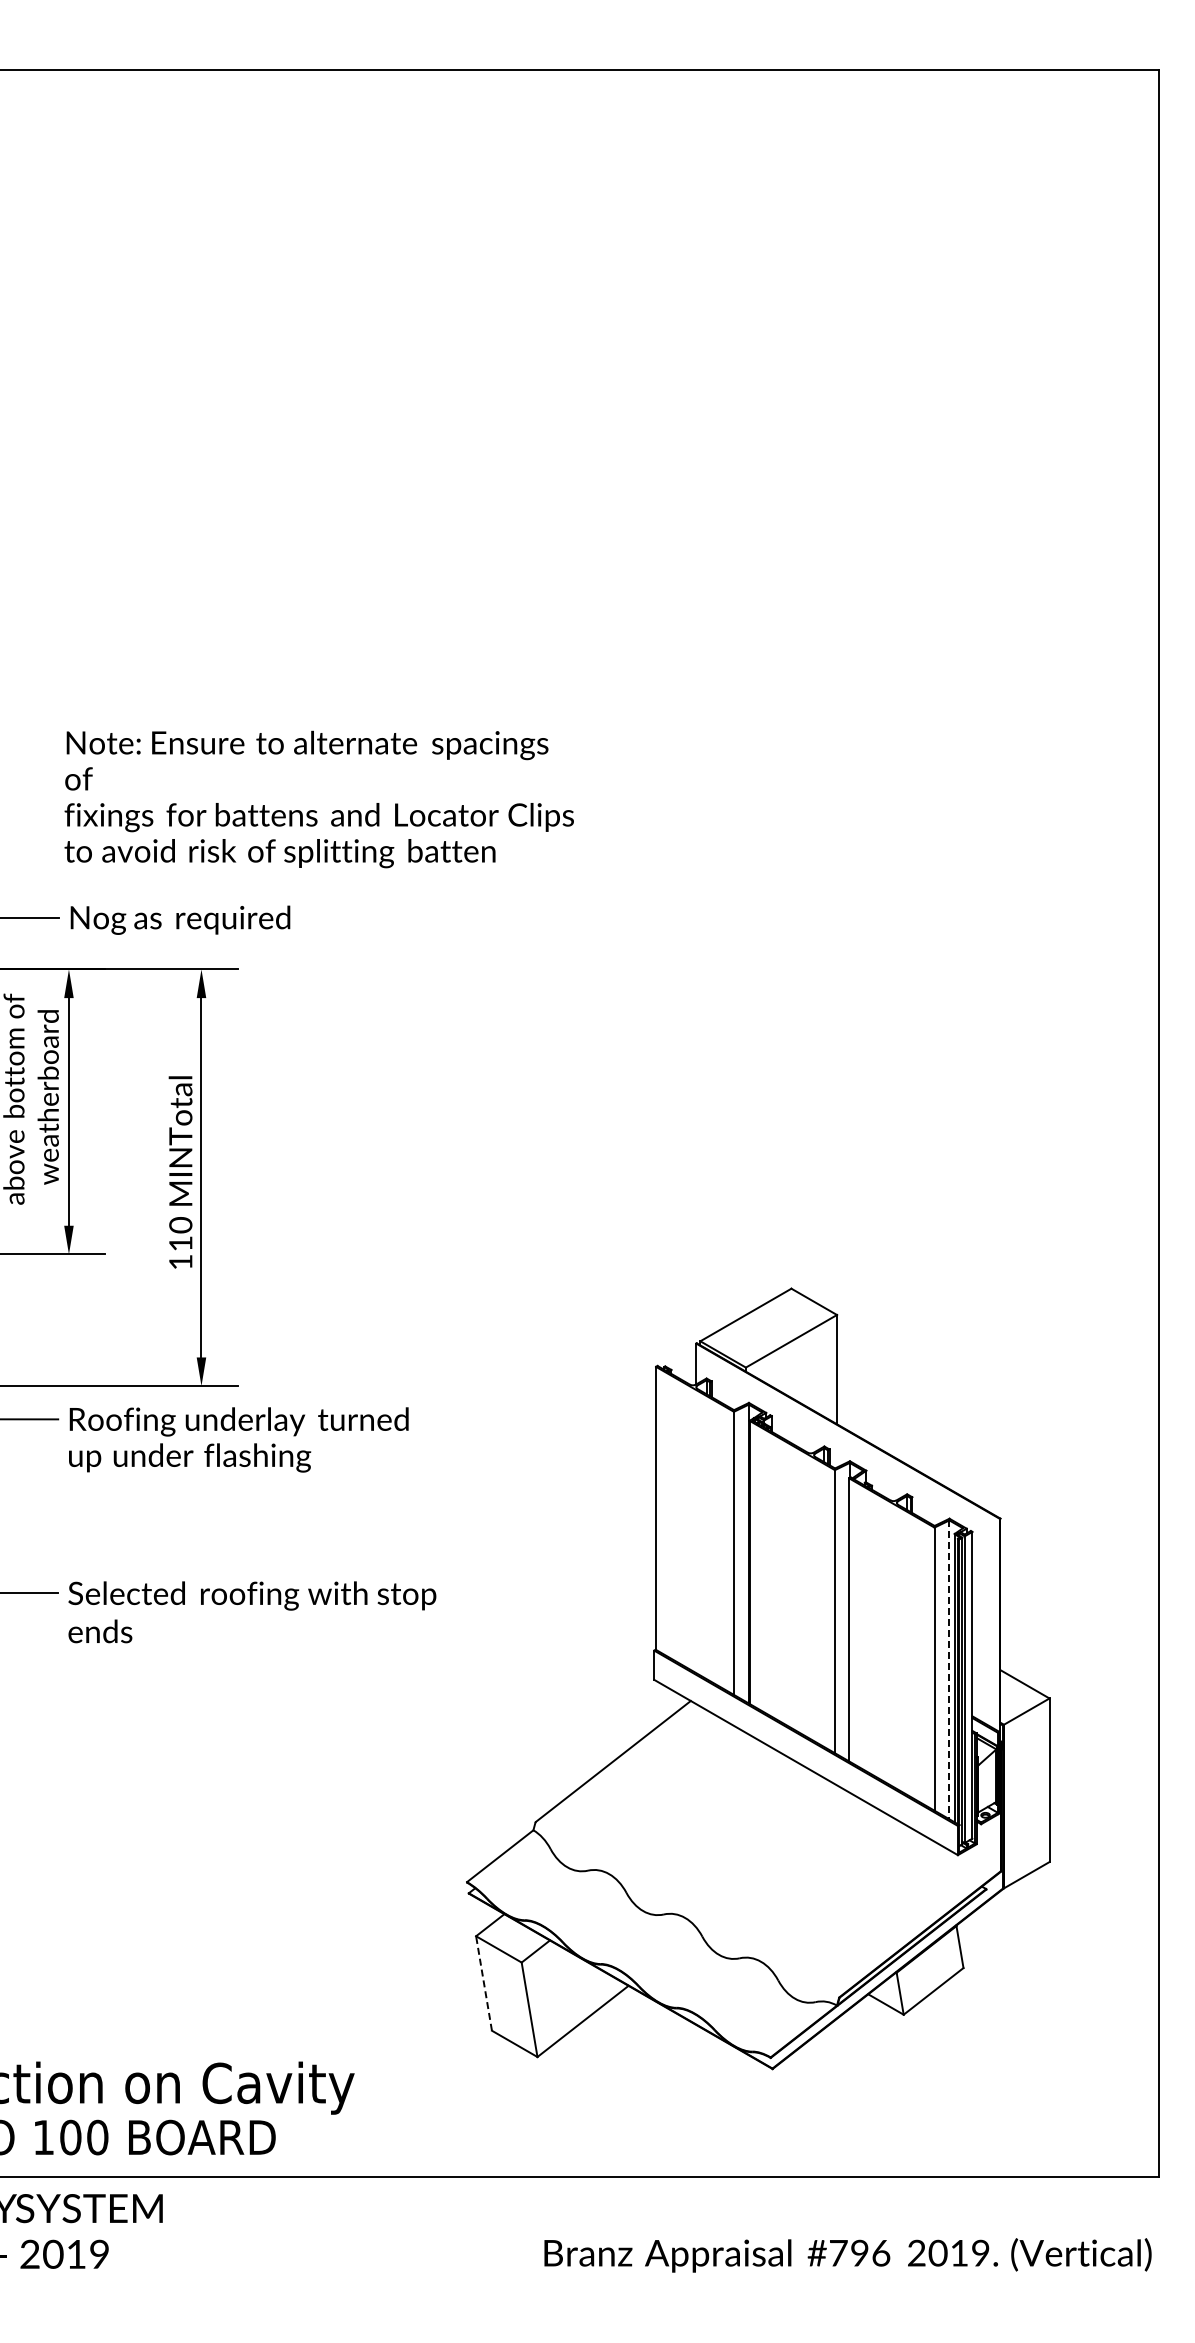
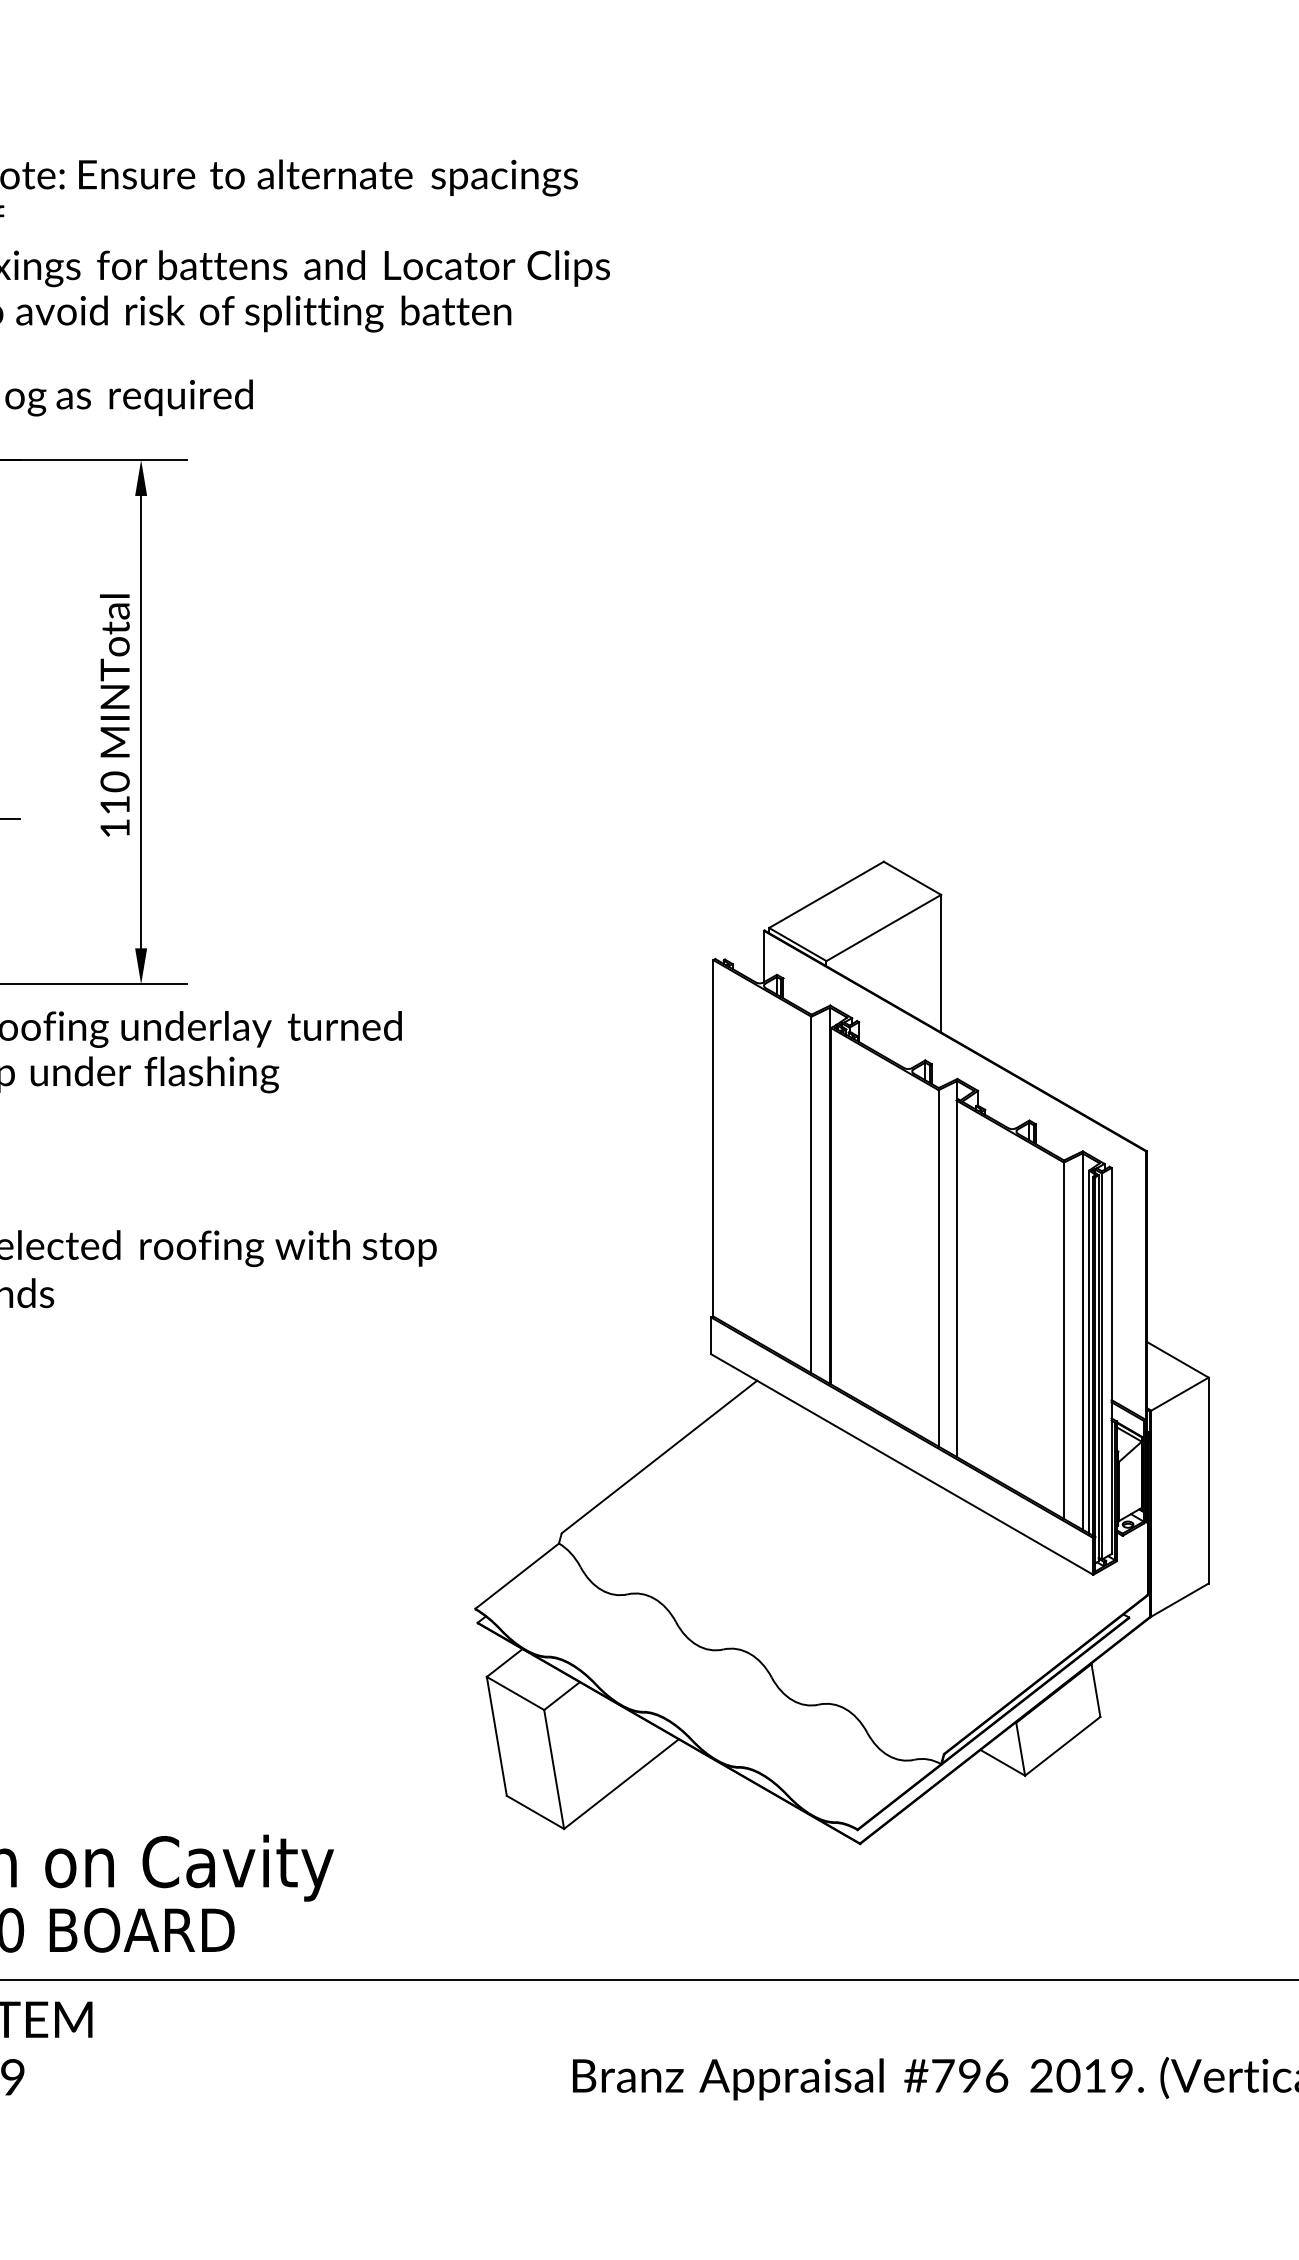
line: (949, 1670) -> (1082, 1342), dashed -> solid
line: (484, 1983) -> (497, 1736), dashed -> solid

